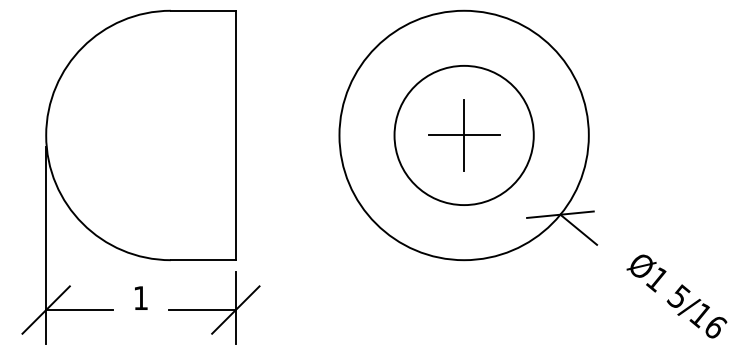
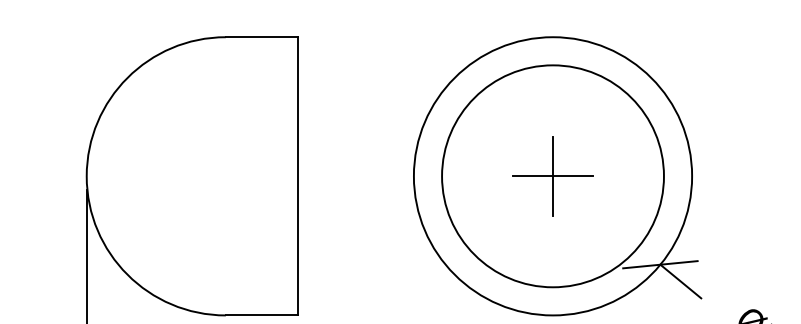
circle: (463, 135) -> (552, 176), size x1.43

